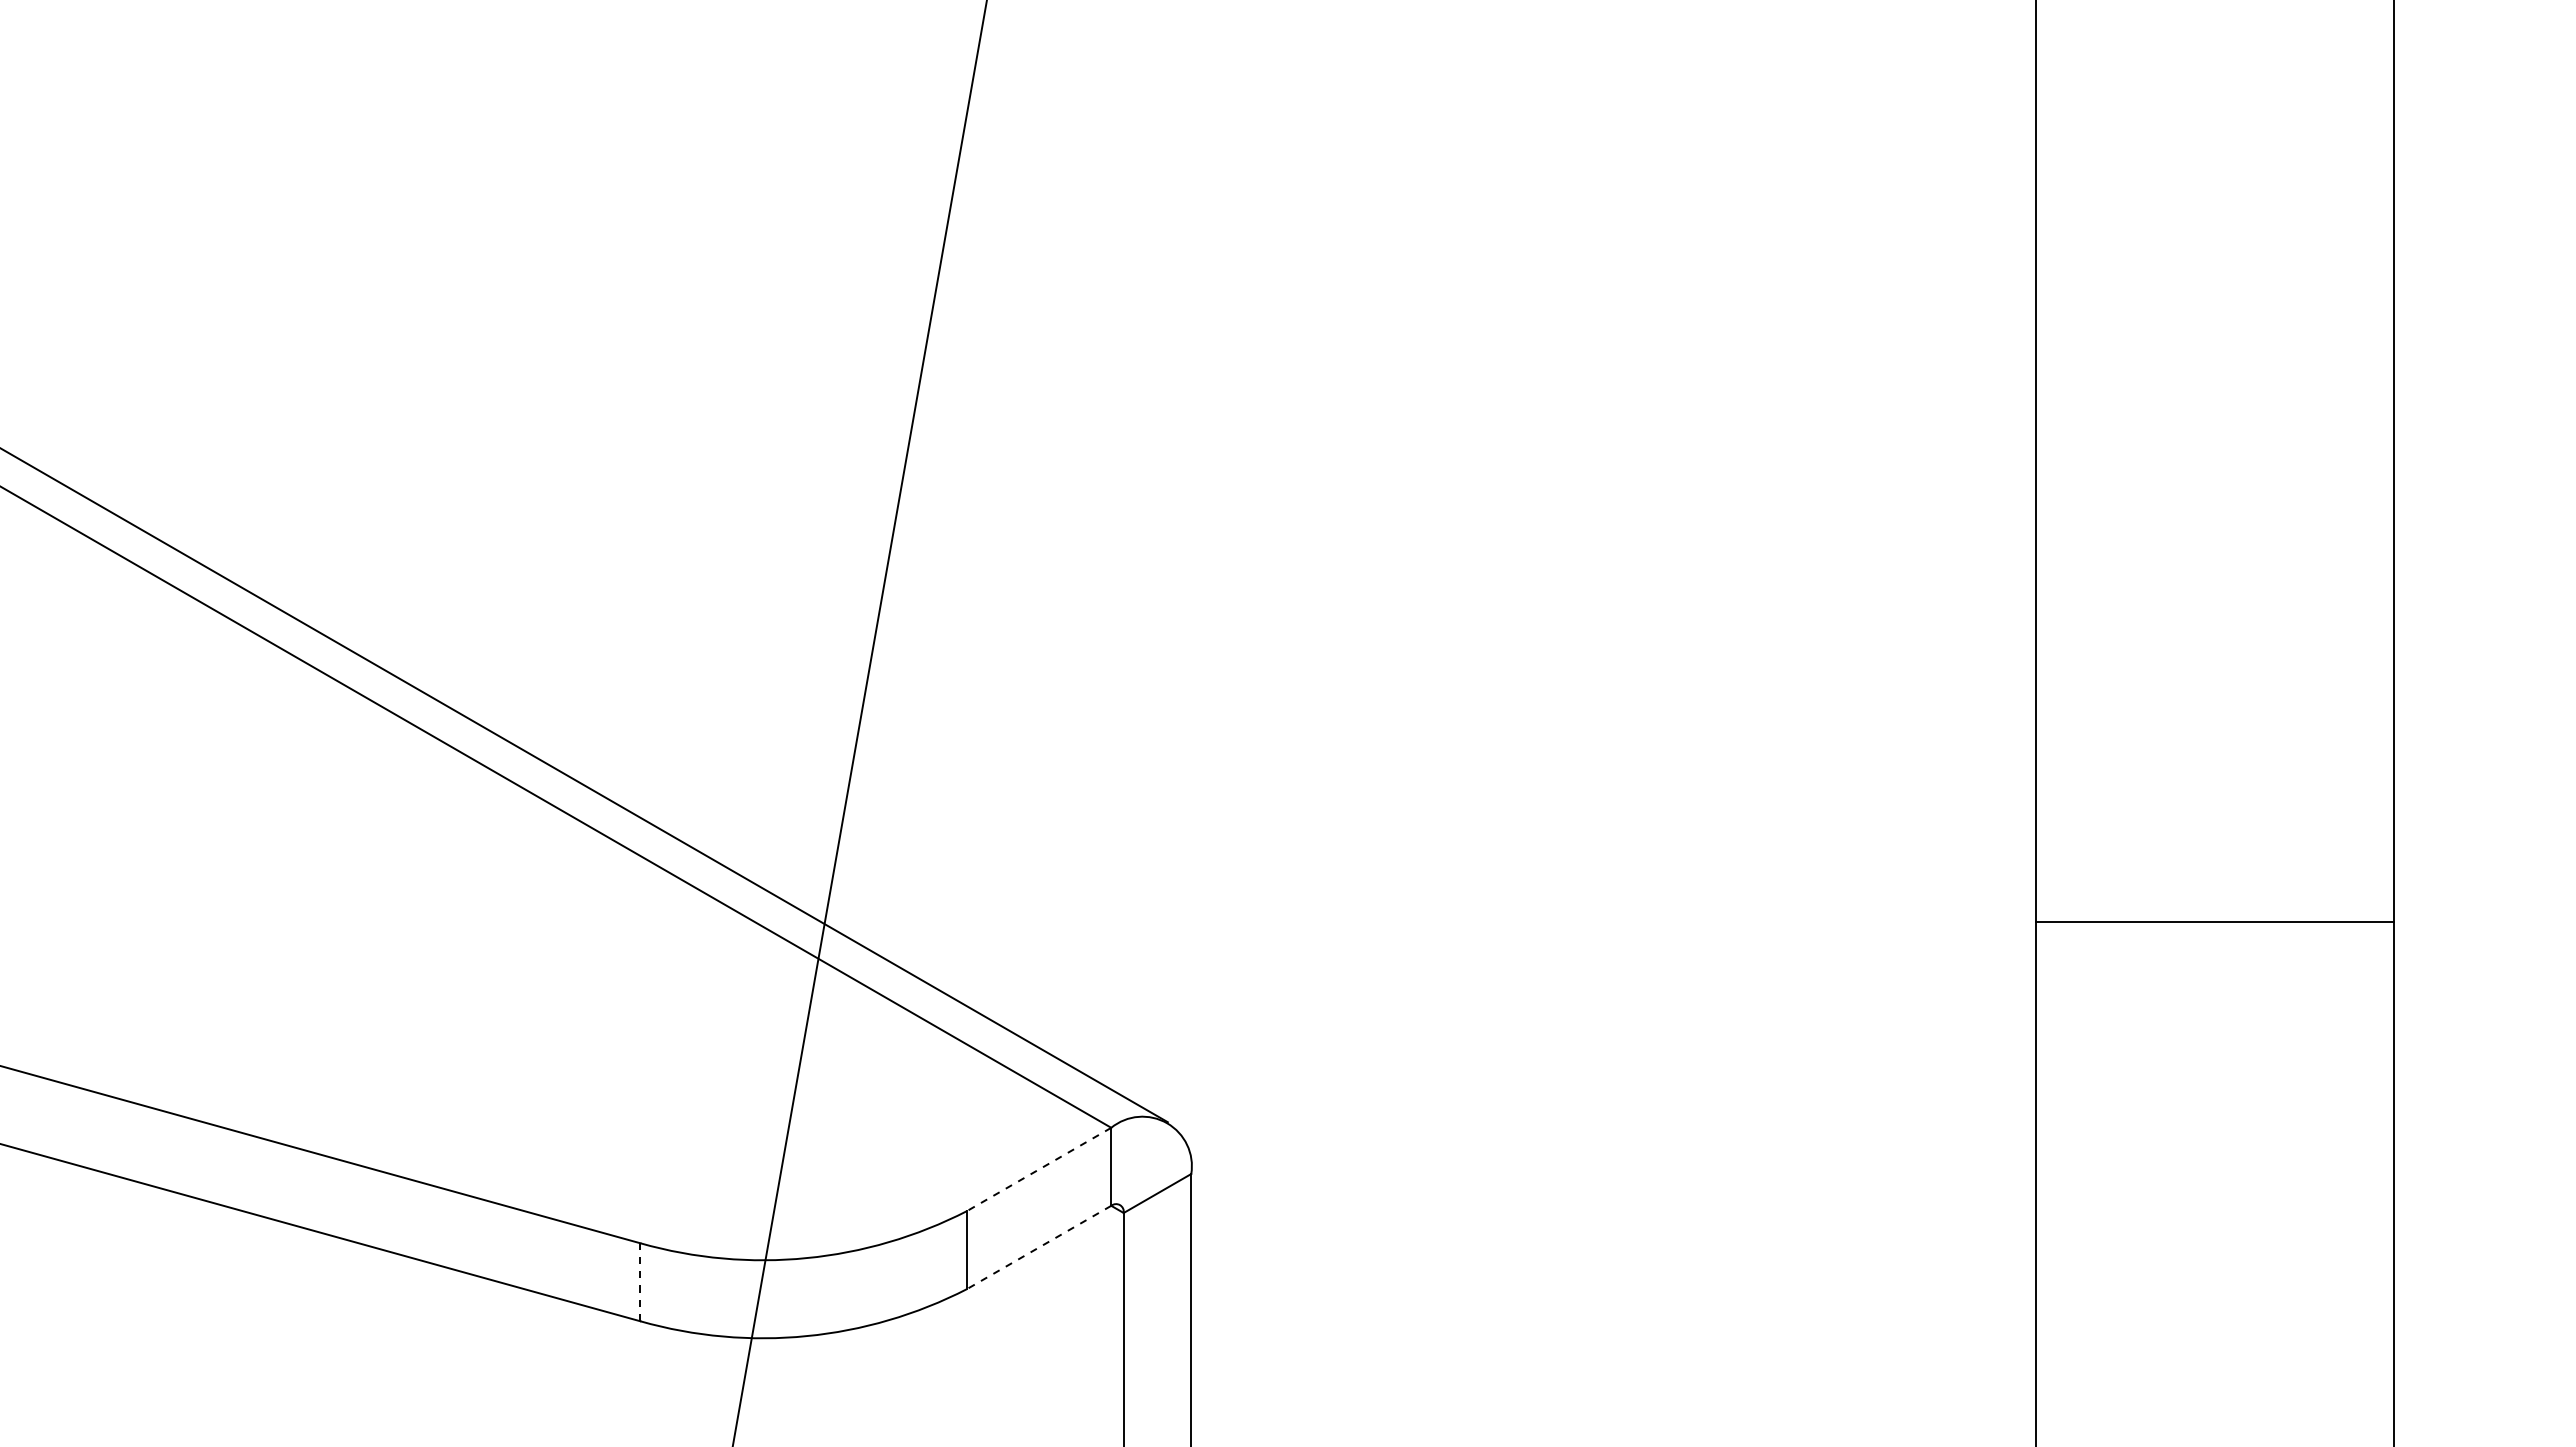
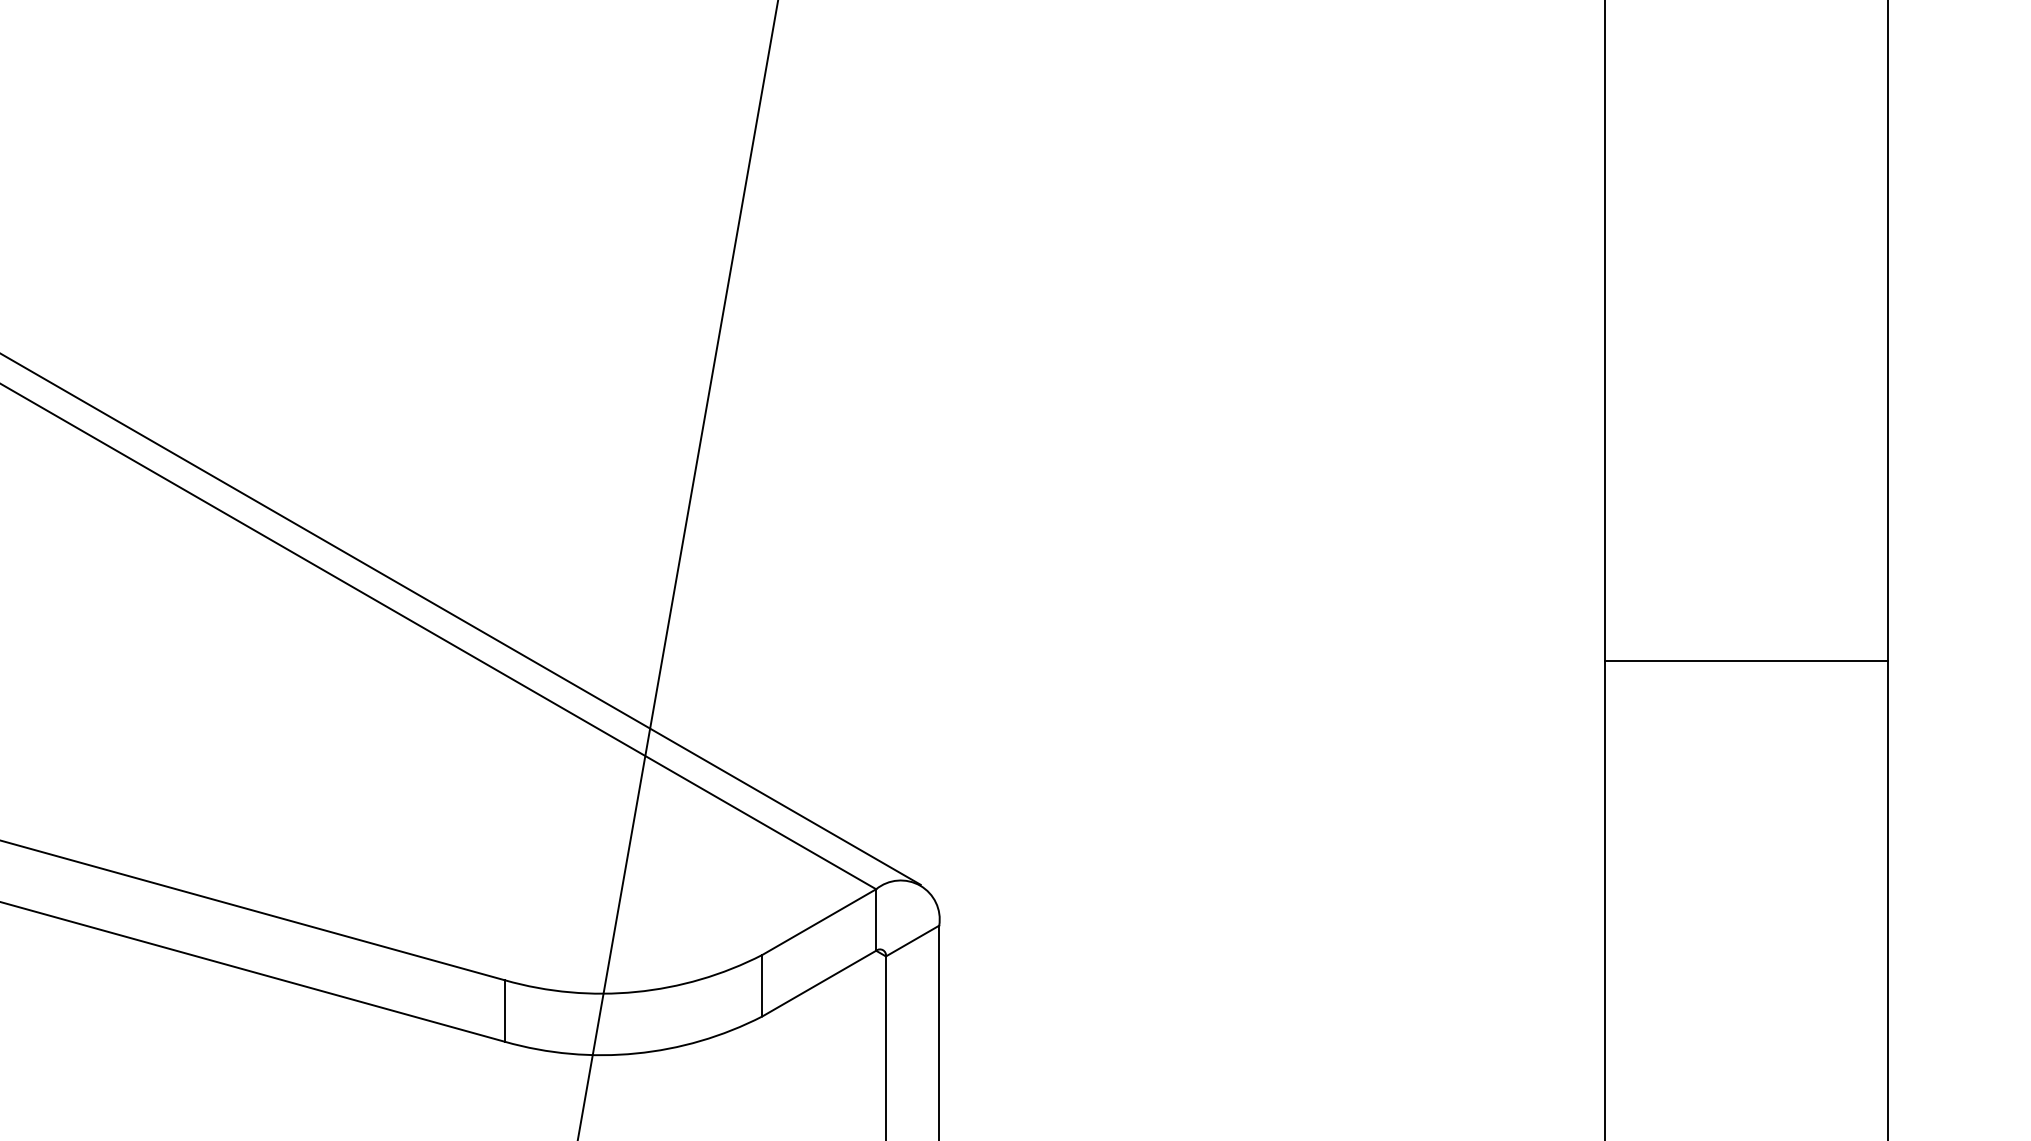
line: (2214, 921) -> (1745, 660), moved
line: (1038, 1169) -> (818, 922), dashed -> solid
line: (1038, 1247) -> (818, 983), dashed -> solid
line: (640, 1281) -> (505, 1010), dashed -> solid

